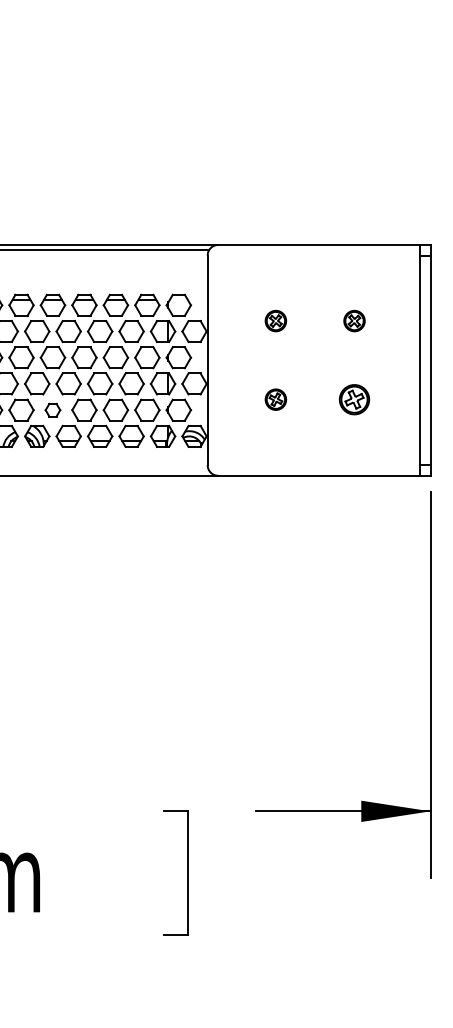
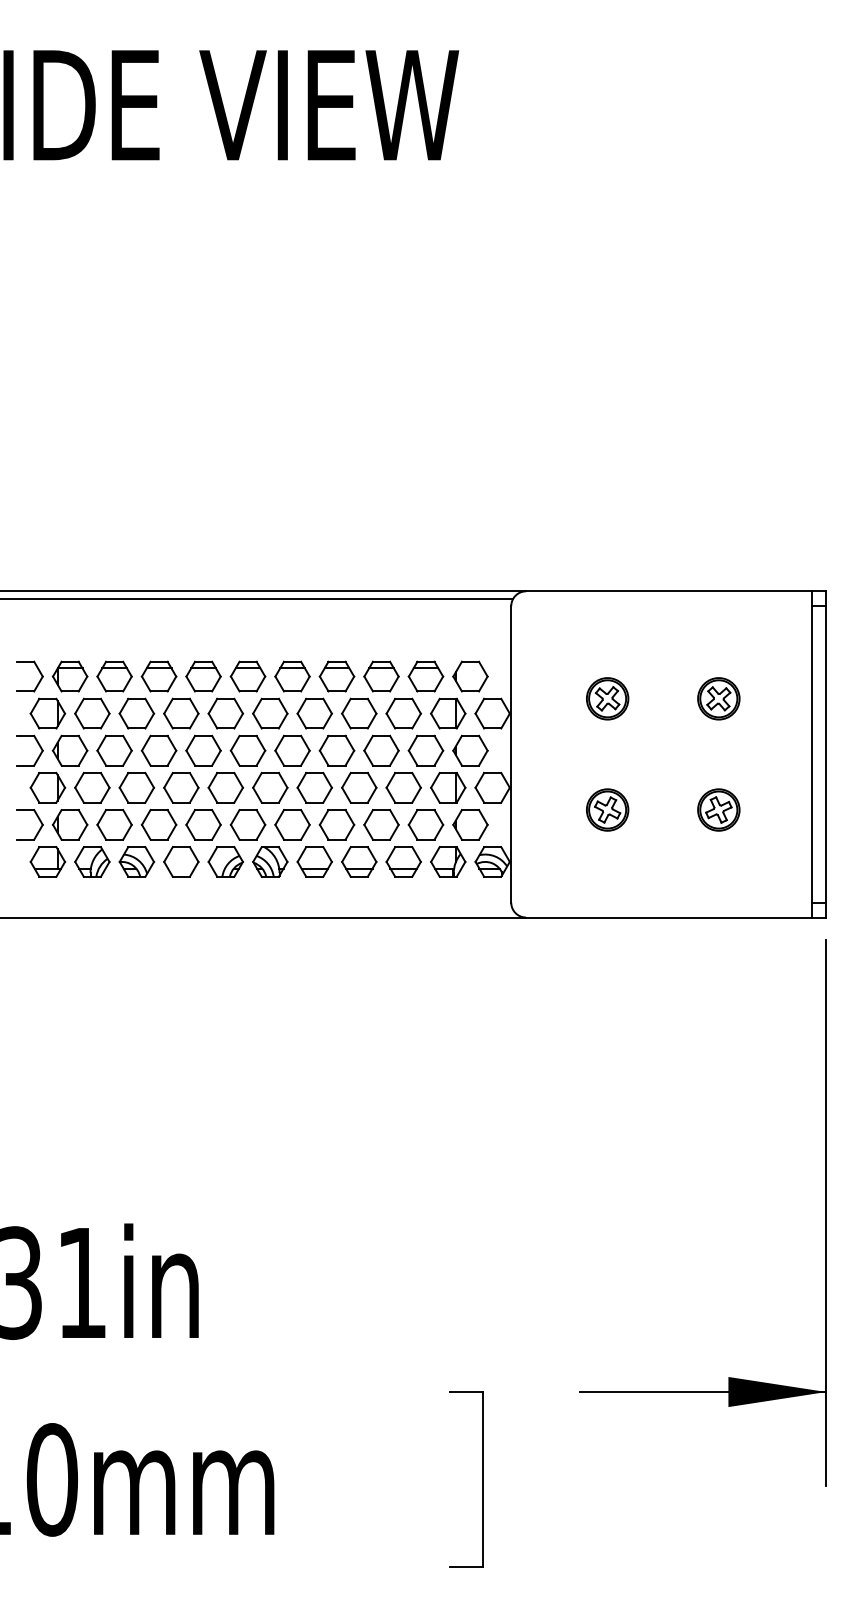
part: (275, 320) -> (607, 698), size x1.43
part: (354, 320) -> (718, 698), size x1.43
part: (275, 399) -> (607, 809), size x1.43
part: (52, 409) -> (292, 824), size x1.67

